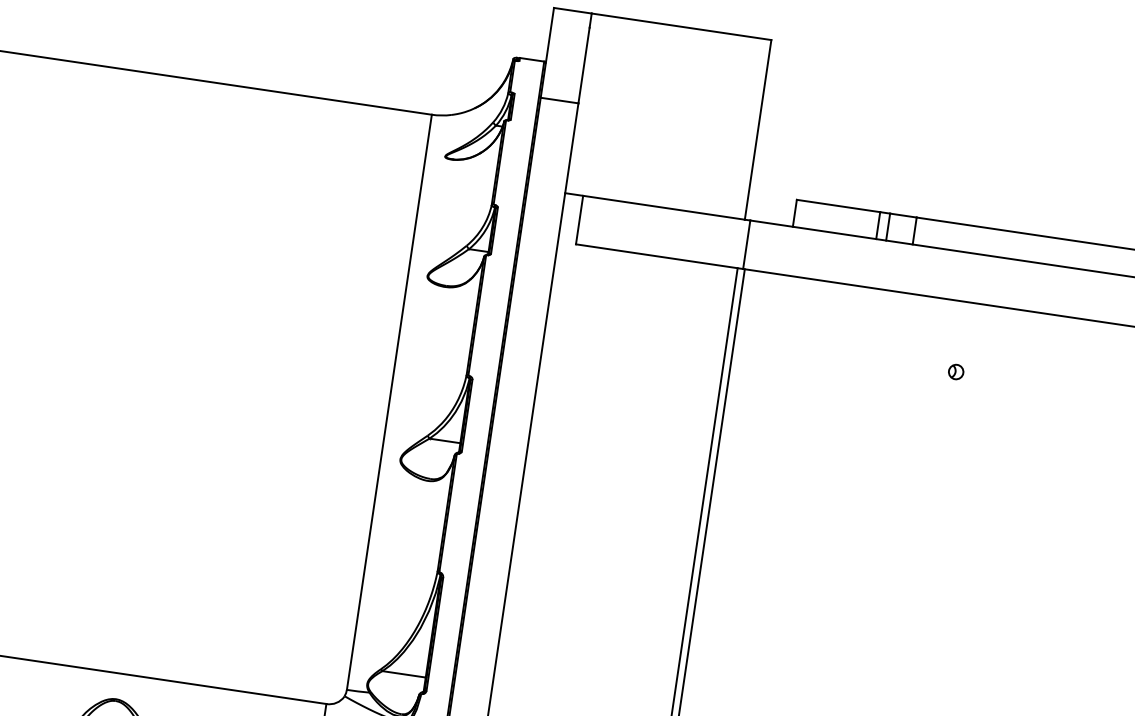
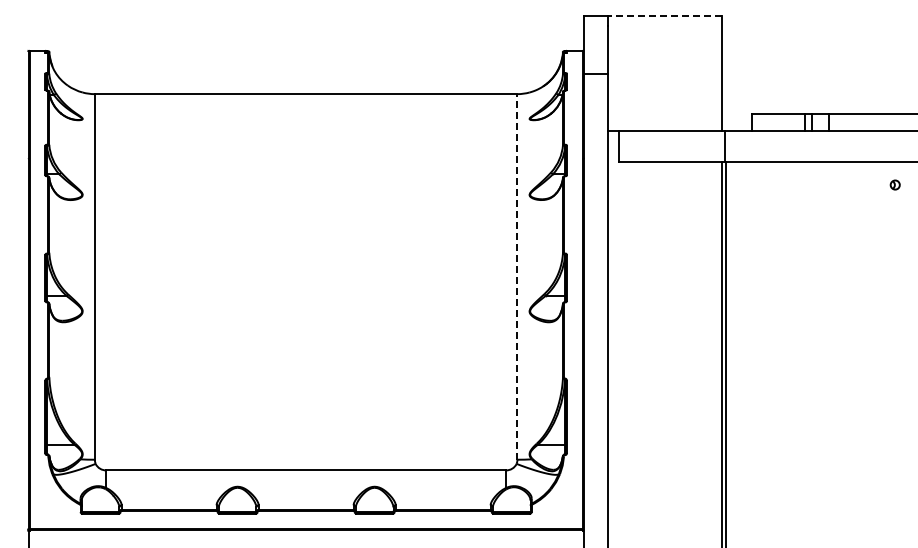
line: (681, 26) -> (664, 16), solid -> dashed
part: (955, 371) -> (894, 184), moved
line: (389, 401) -> (517, 276), solid -> dashed

